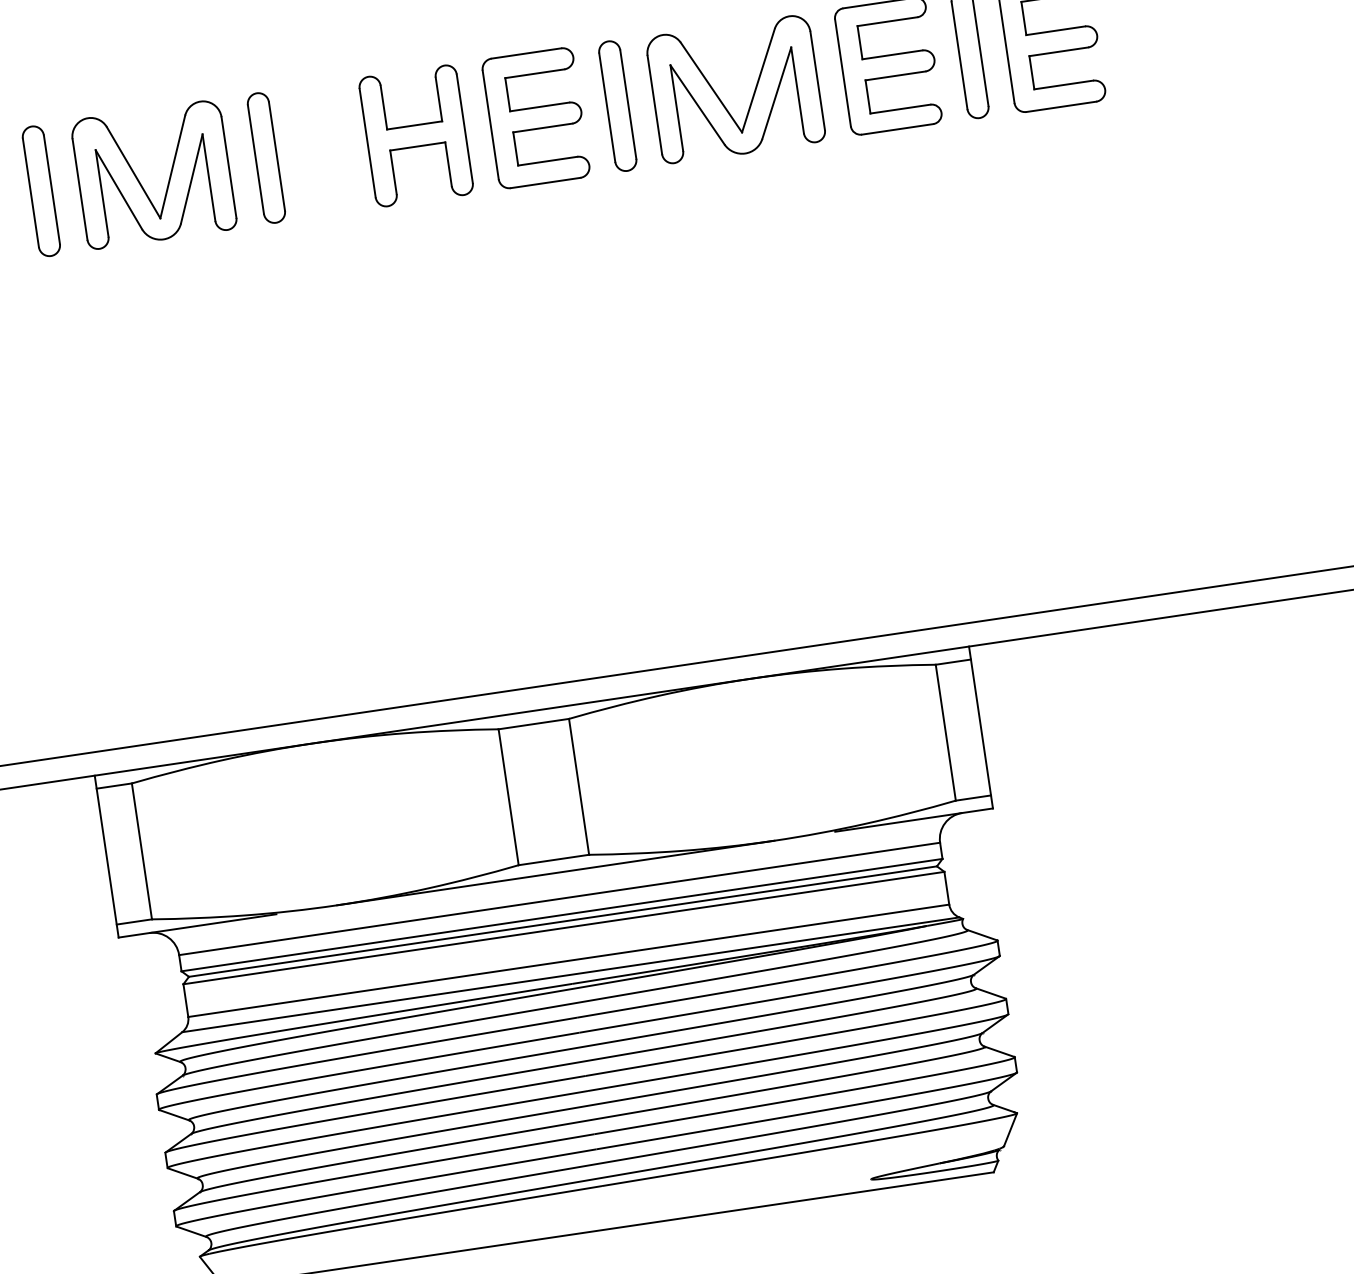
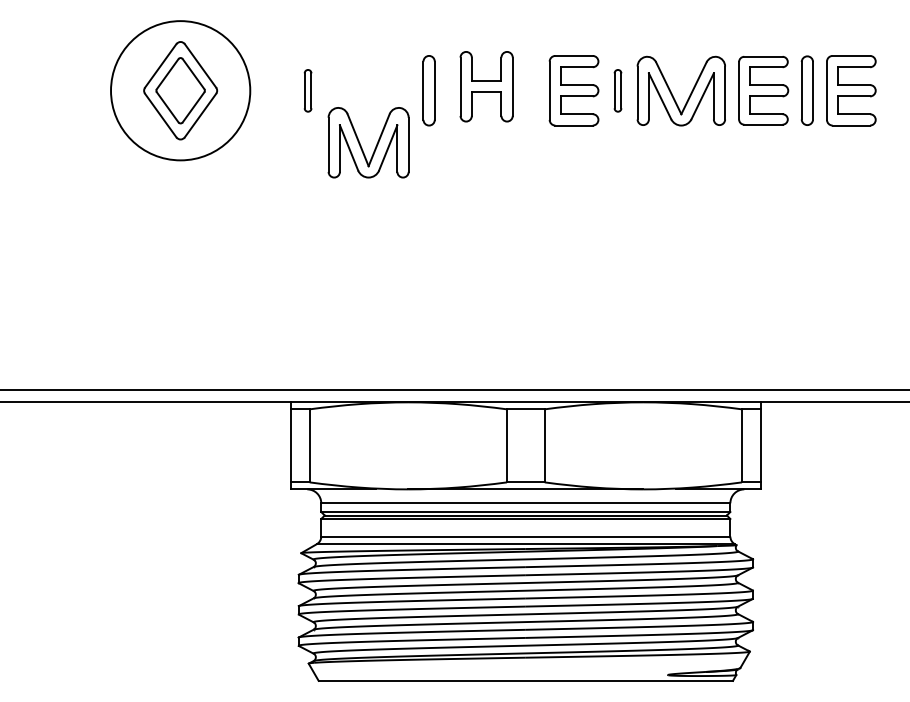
part: (616, 105) -> (617, 90), size x0.6
part: (415, 135) -> (486, 86), moved
part: (141, 181) -> (361, 145), moved
part: (40, 191) -> (307, 90), size x0.6

